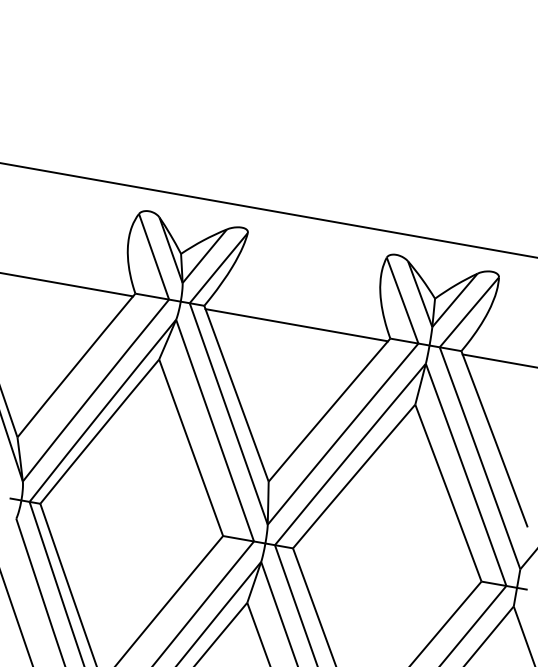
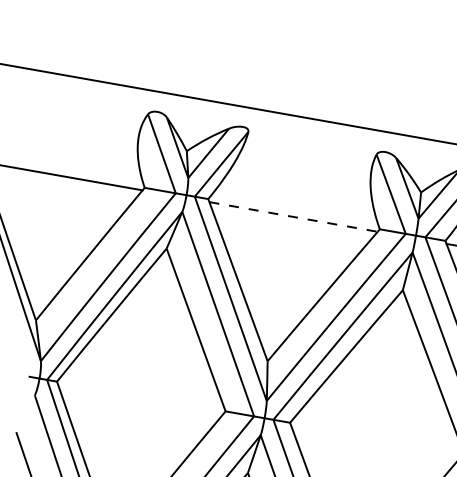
line: (296, 325) -> (293, 217), solid -> dashed

